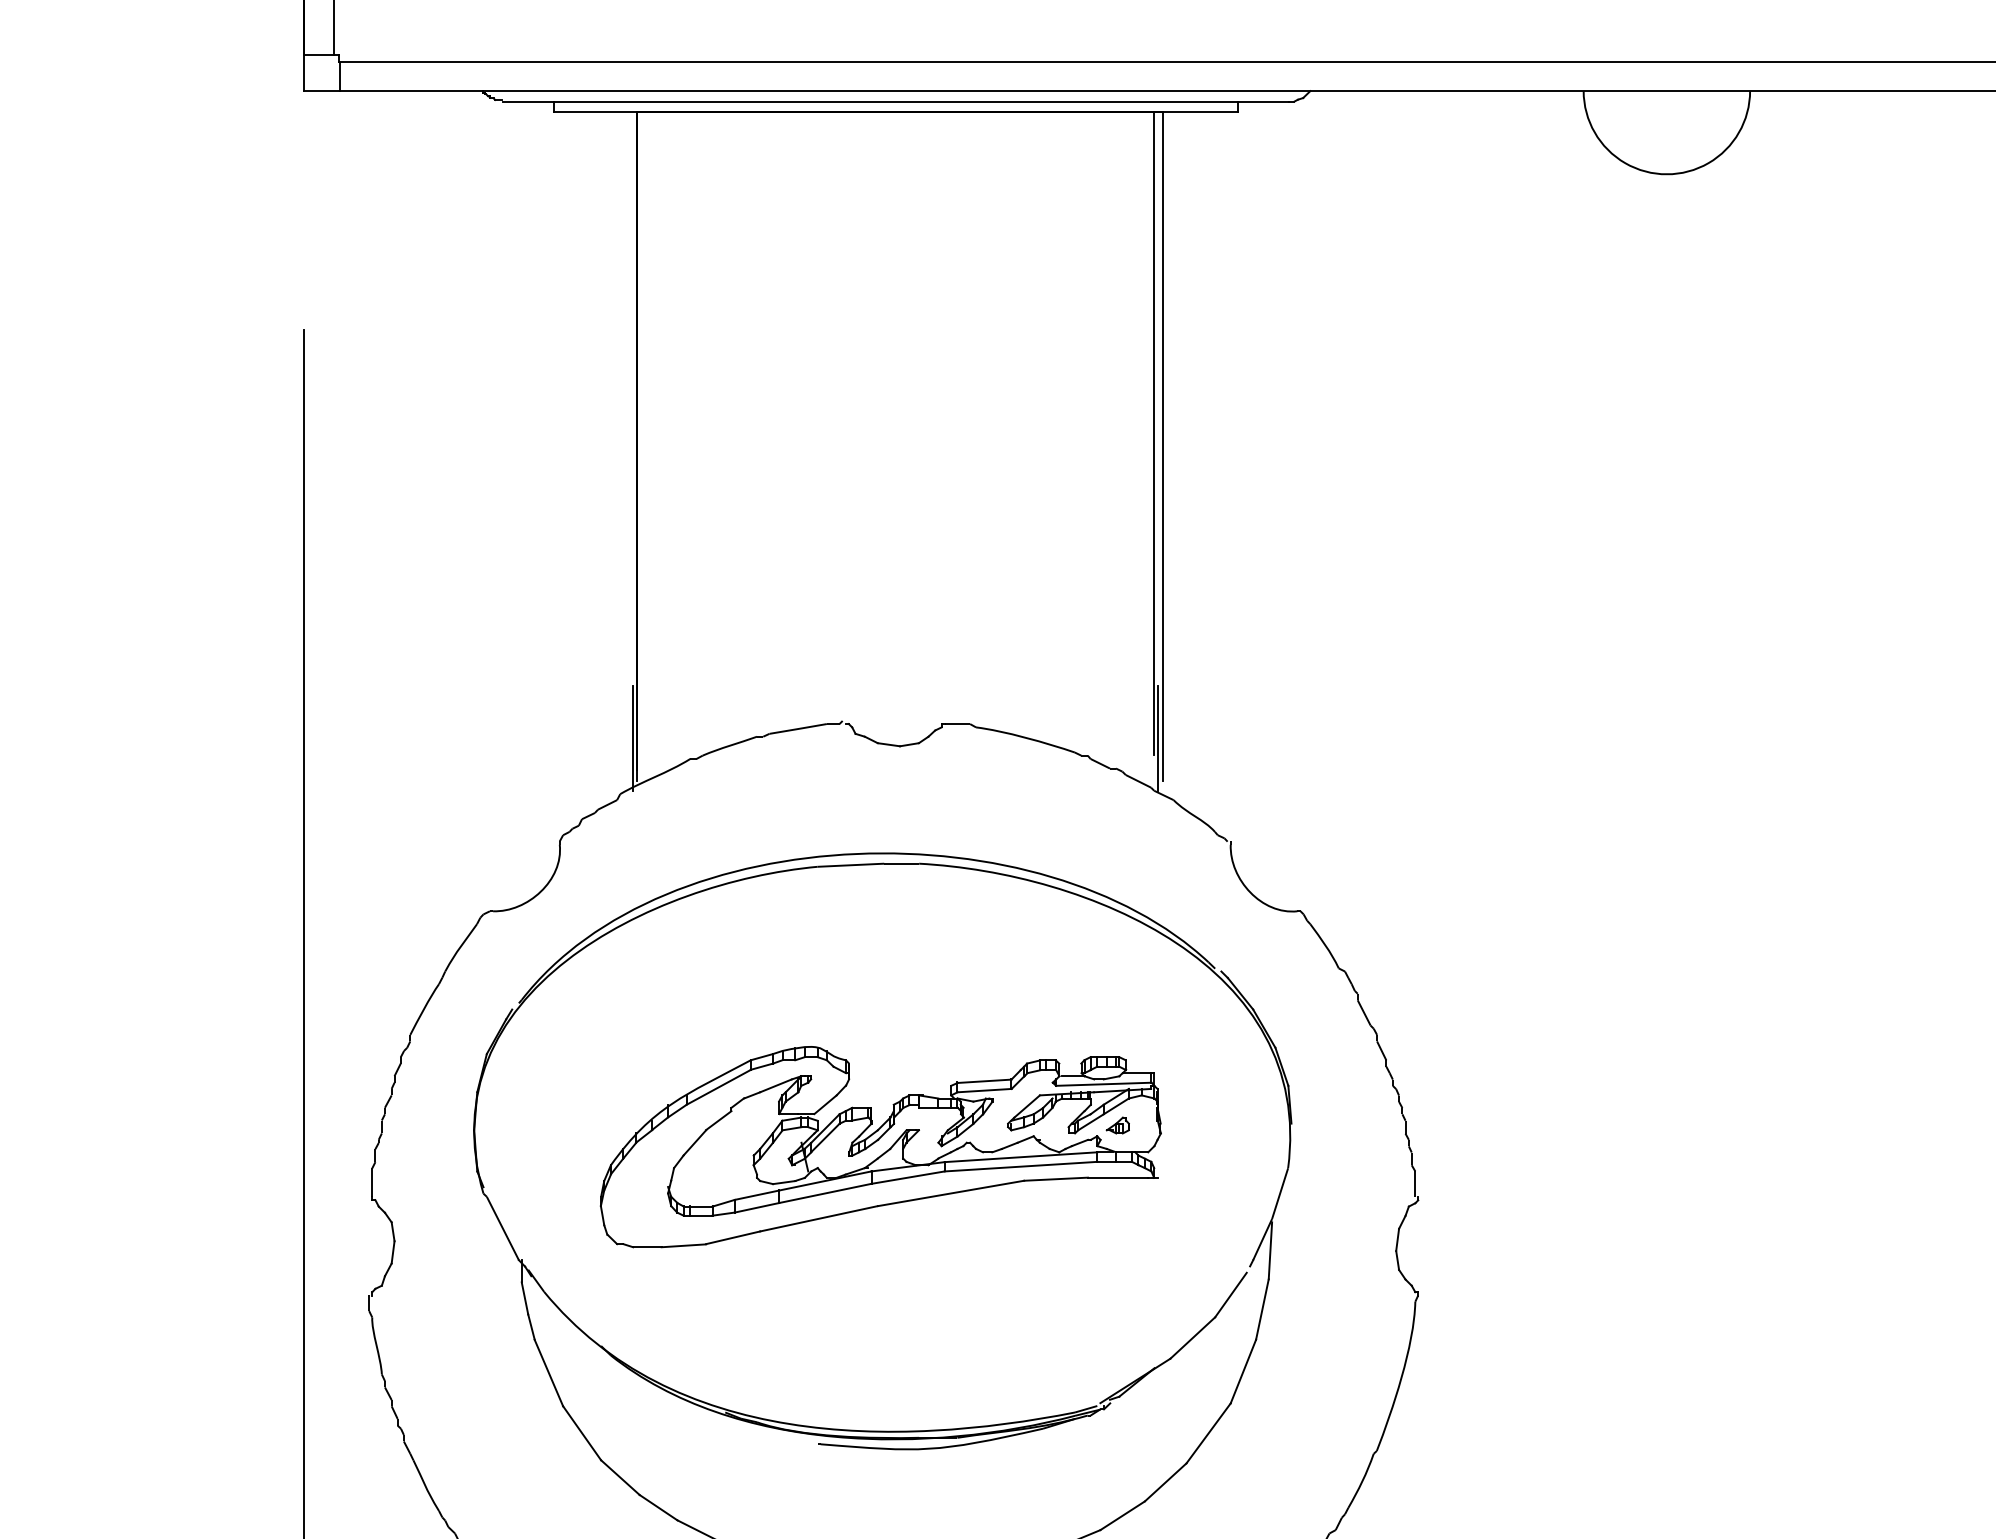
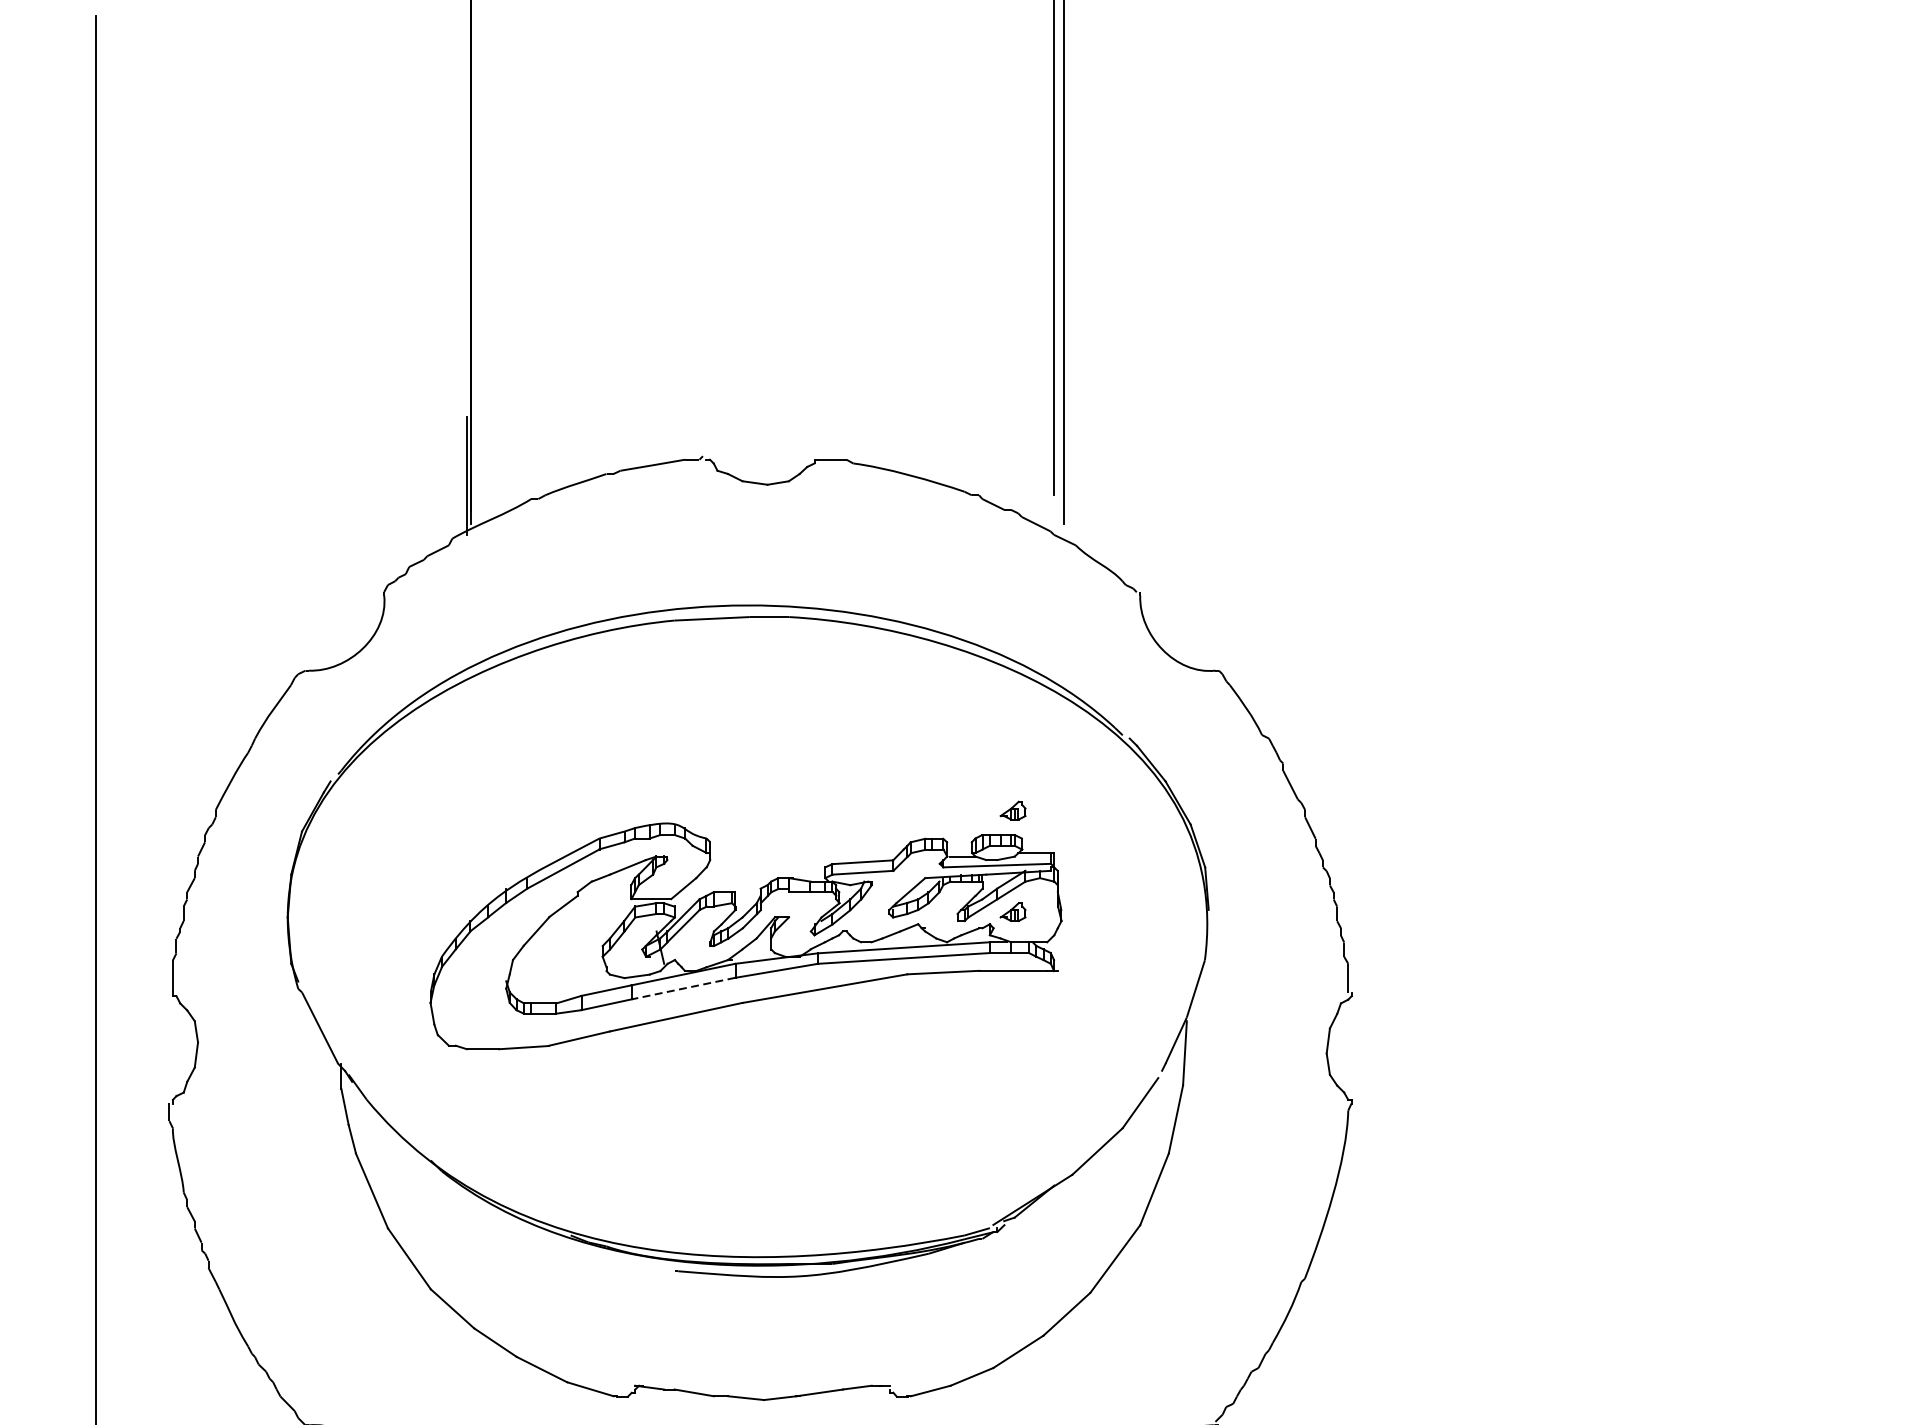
line: (1157, 737) -> (1057, 474), removed
part: (1117, 1035) -> (1012, 810), added
line: (824, 1193) -> (682, 988), solid -> dashed

